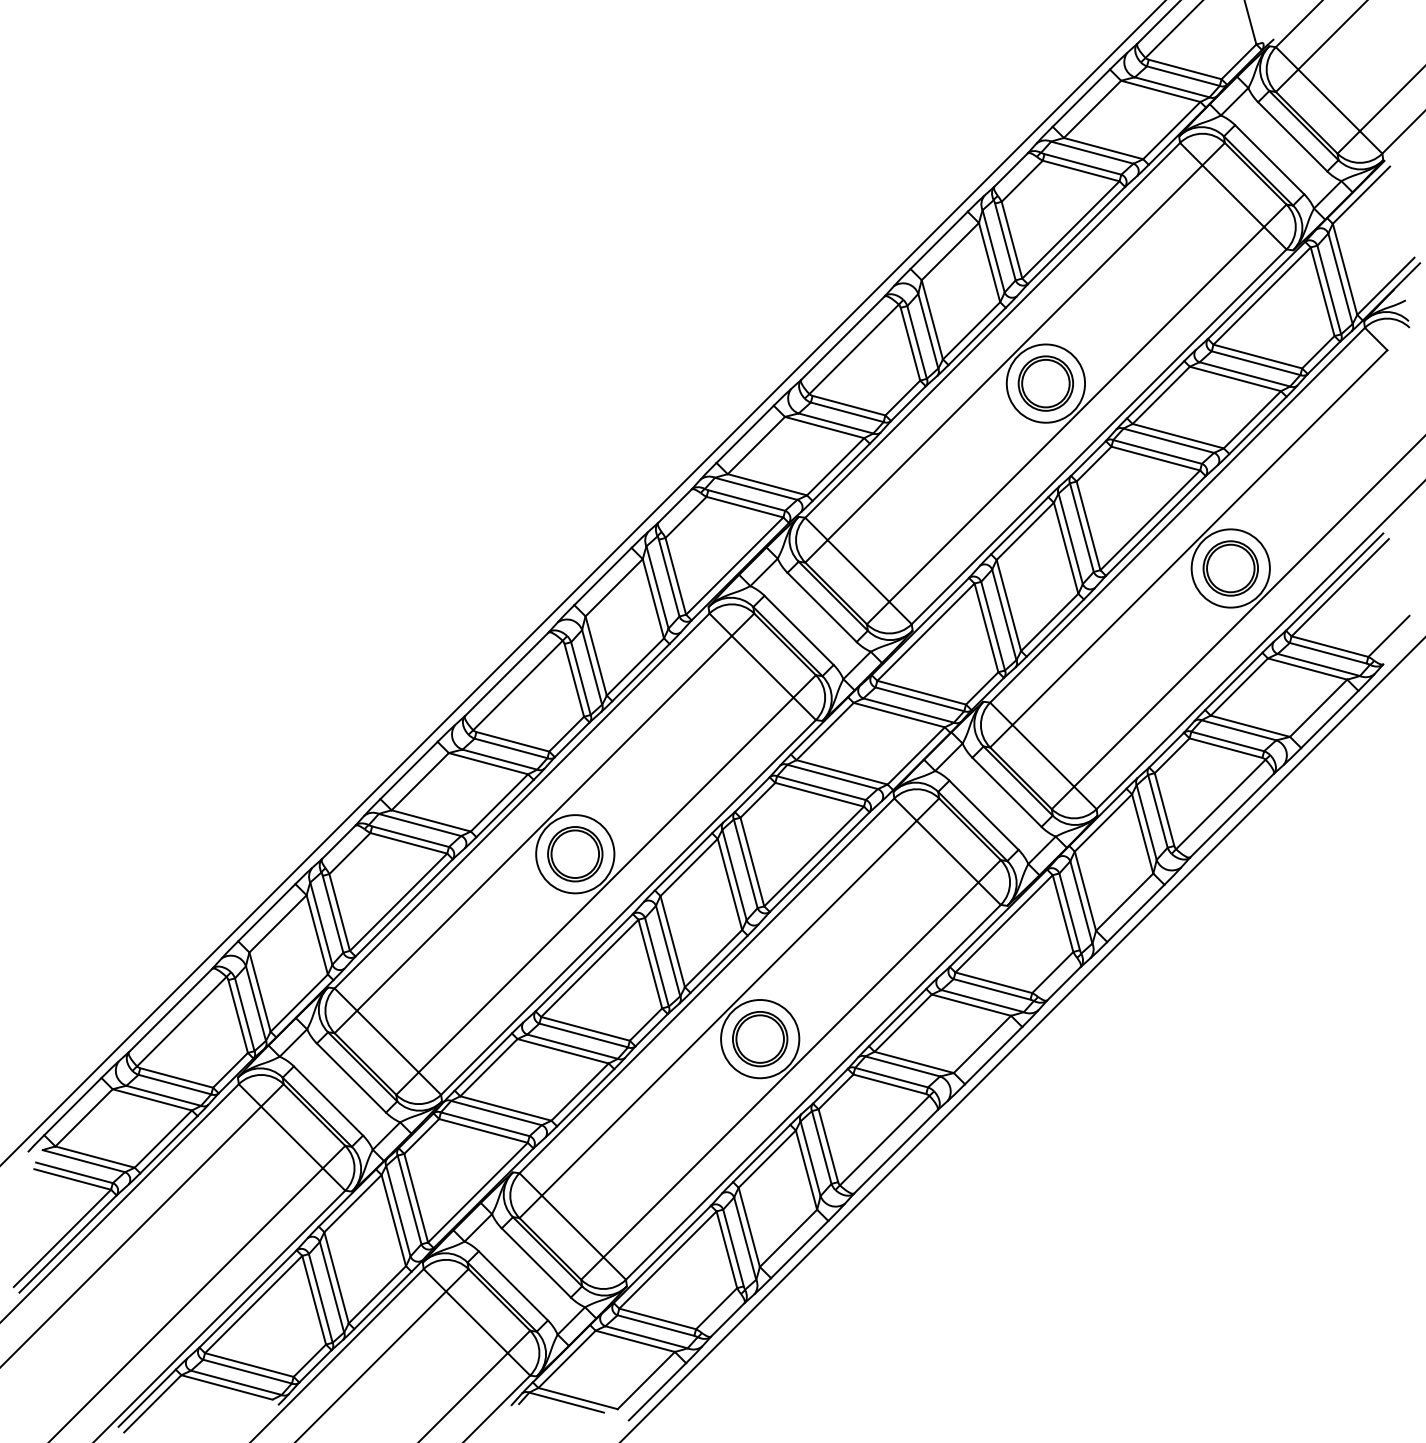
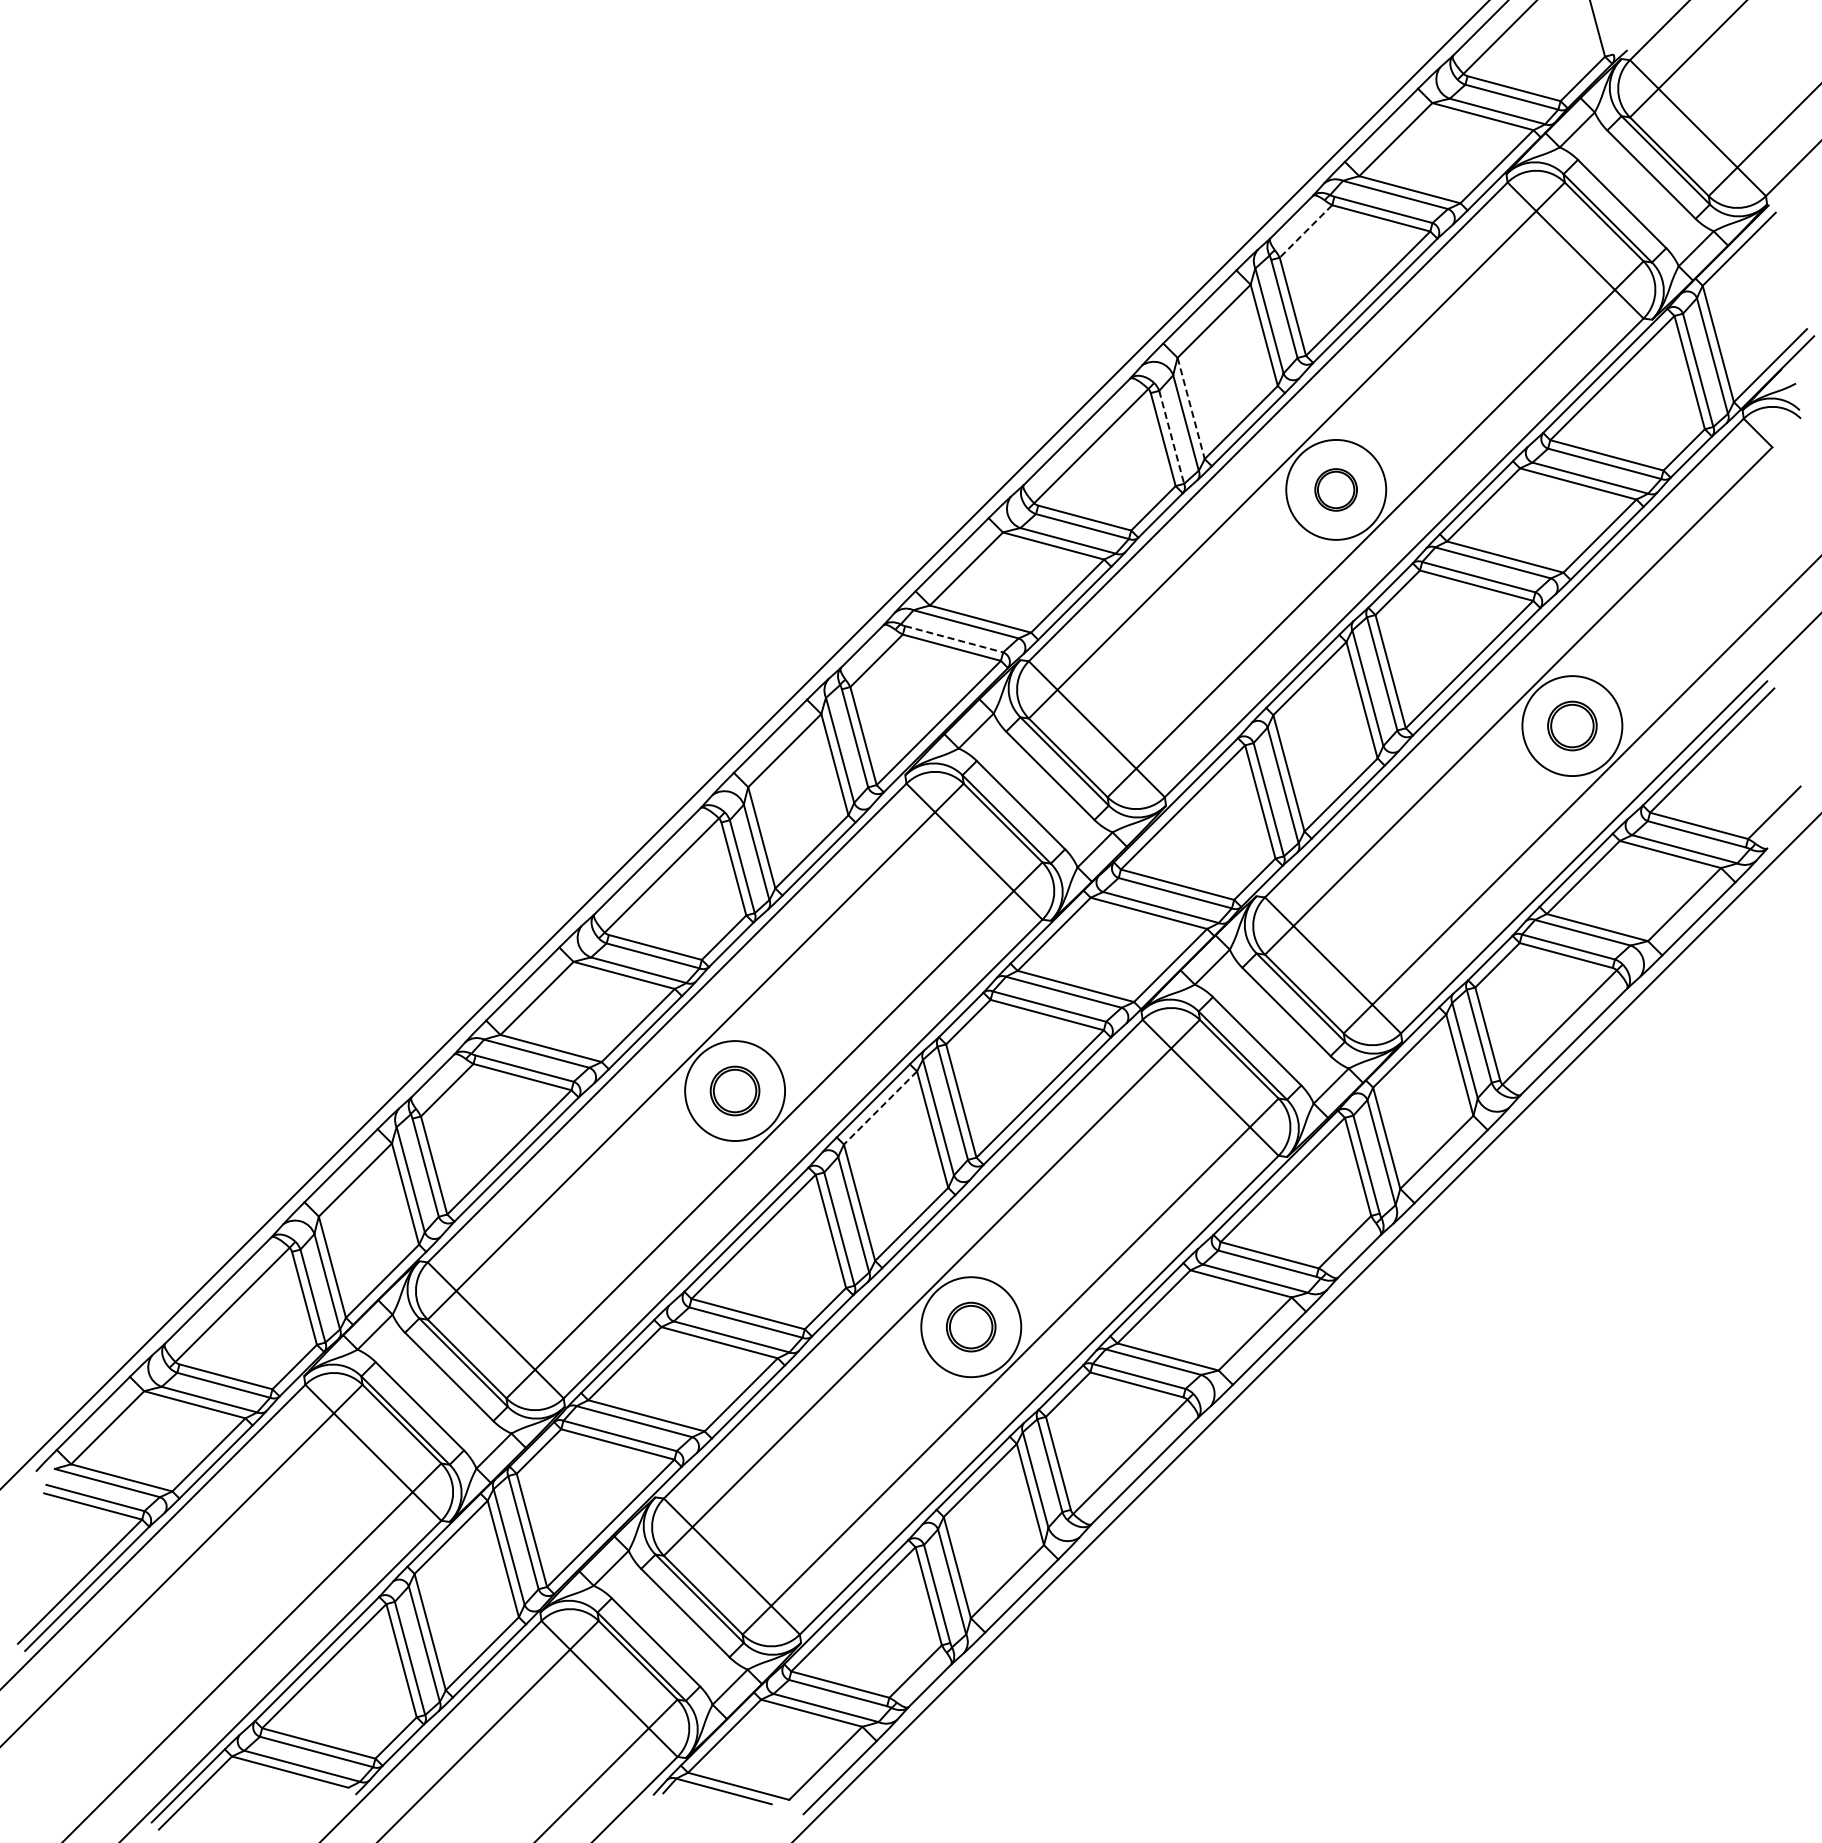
line: (1021, 181) -> (1305, 231), solid -> dashed
line: (932, 319) -> (1191, 408), solid -> dashed
line: (916, 342) -> (1171, 437), solid -> dashed
part: (1045, 383) -> (1335, 489), size x0.6
line: (747, 500) -> (954, 639), solid -> dashed
part: (1230, 568) -> (1572, 725), size x0.7
part: (574, 853) -> (734, 1090), size x0.7
line: (689, 867) -> (880, 1107), solid -> dashed
part: (759, 1038) -> (970, 1326), size x0.7

